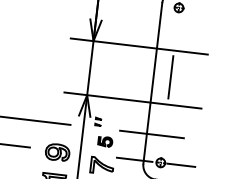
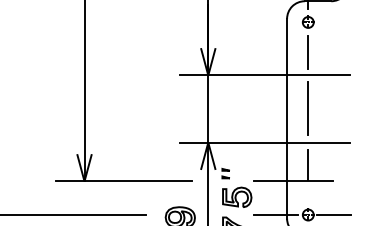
line: (176, 32) -> (308, 52), added
line: (165, 122) -> (308, 164), added
part: (105, 141) -> (237, 196), size x1.67

